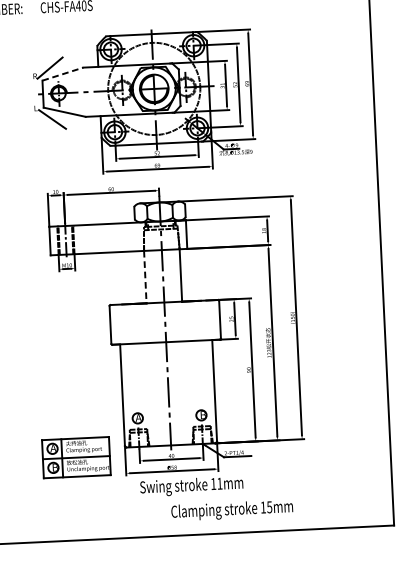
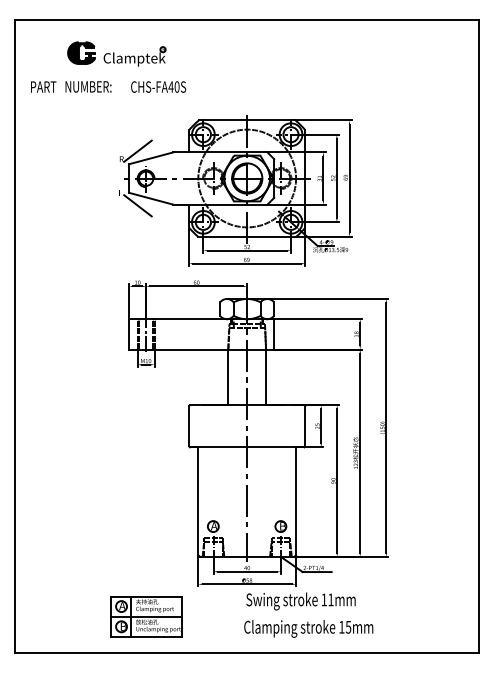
line: (63, 74) -> (151, 158), dashed -> solid
line: (145, 277) -> (228, 377), dashed -> solid
part: (76, 457) -> (146, 616), moved
text: (191, 486) -> (300, 601), moved

